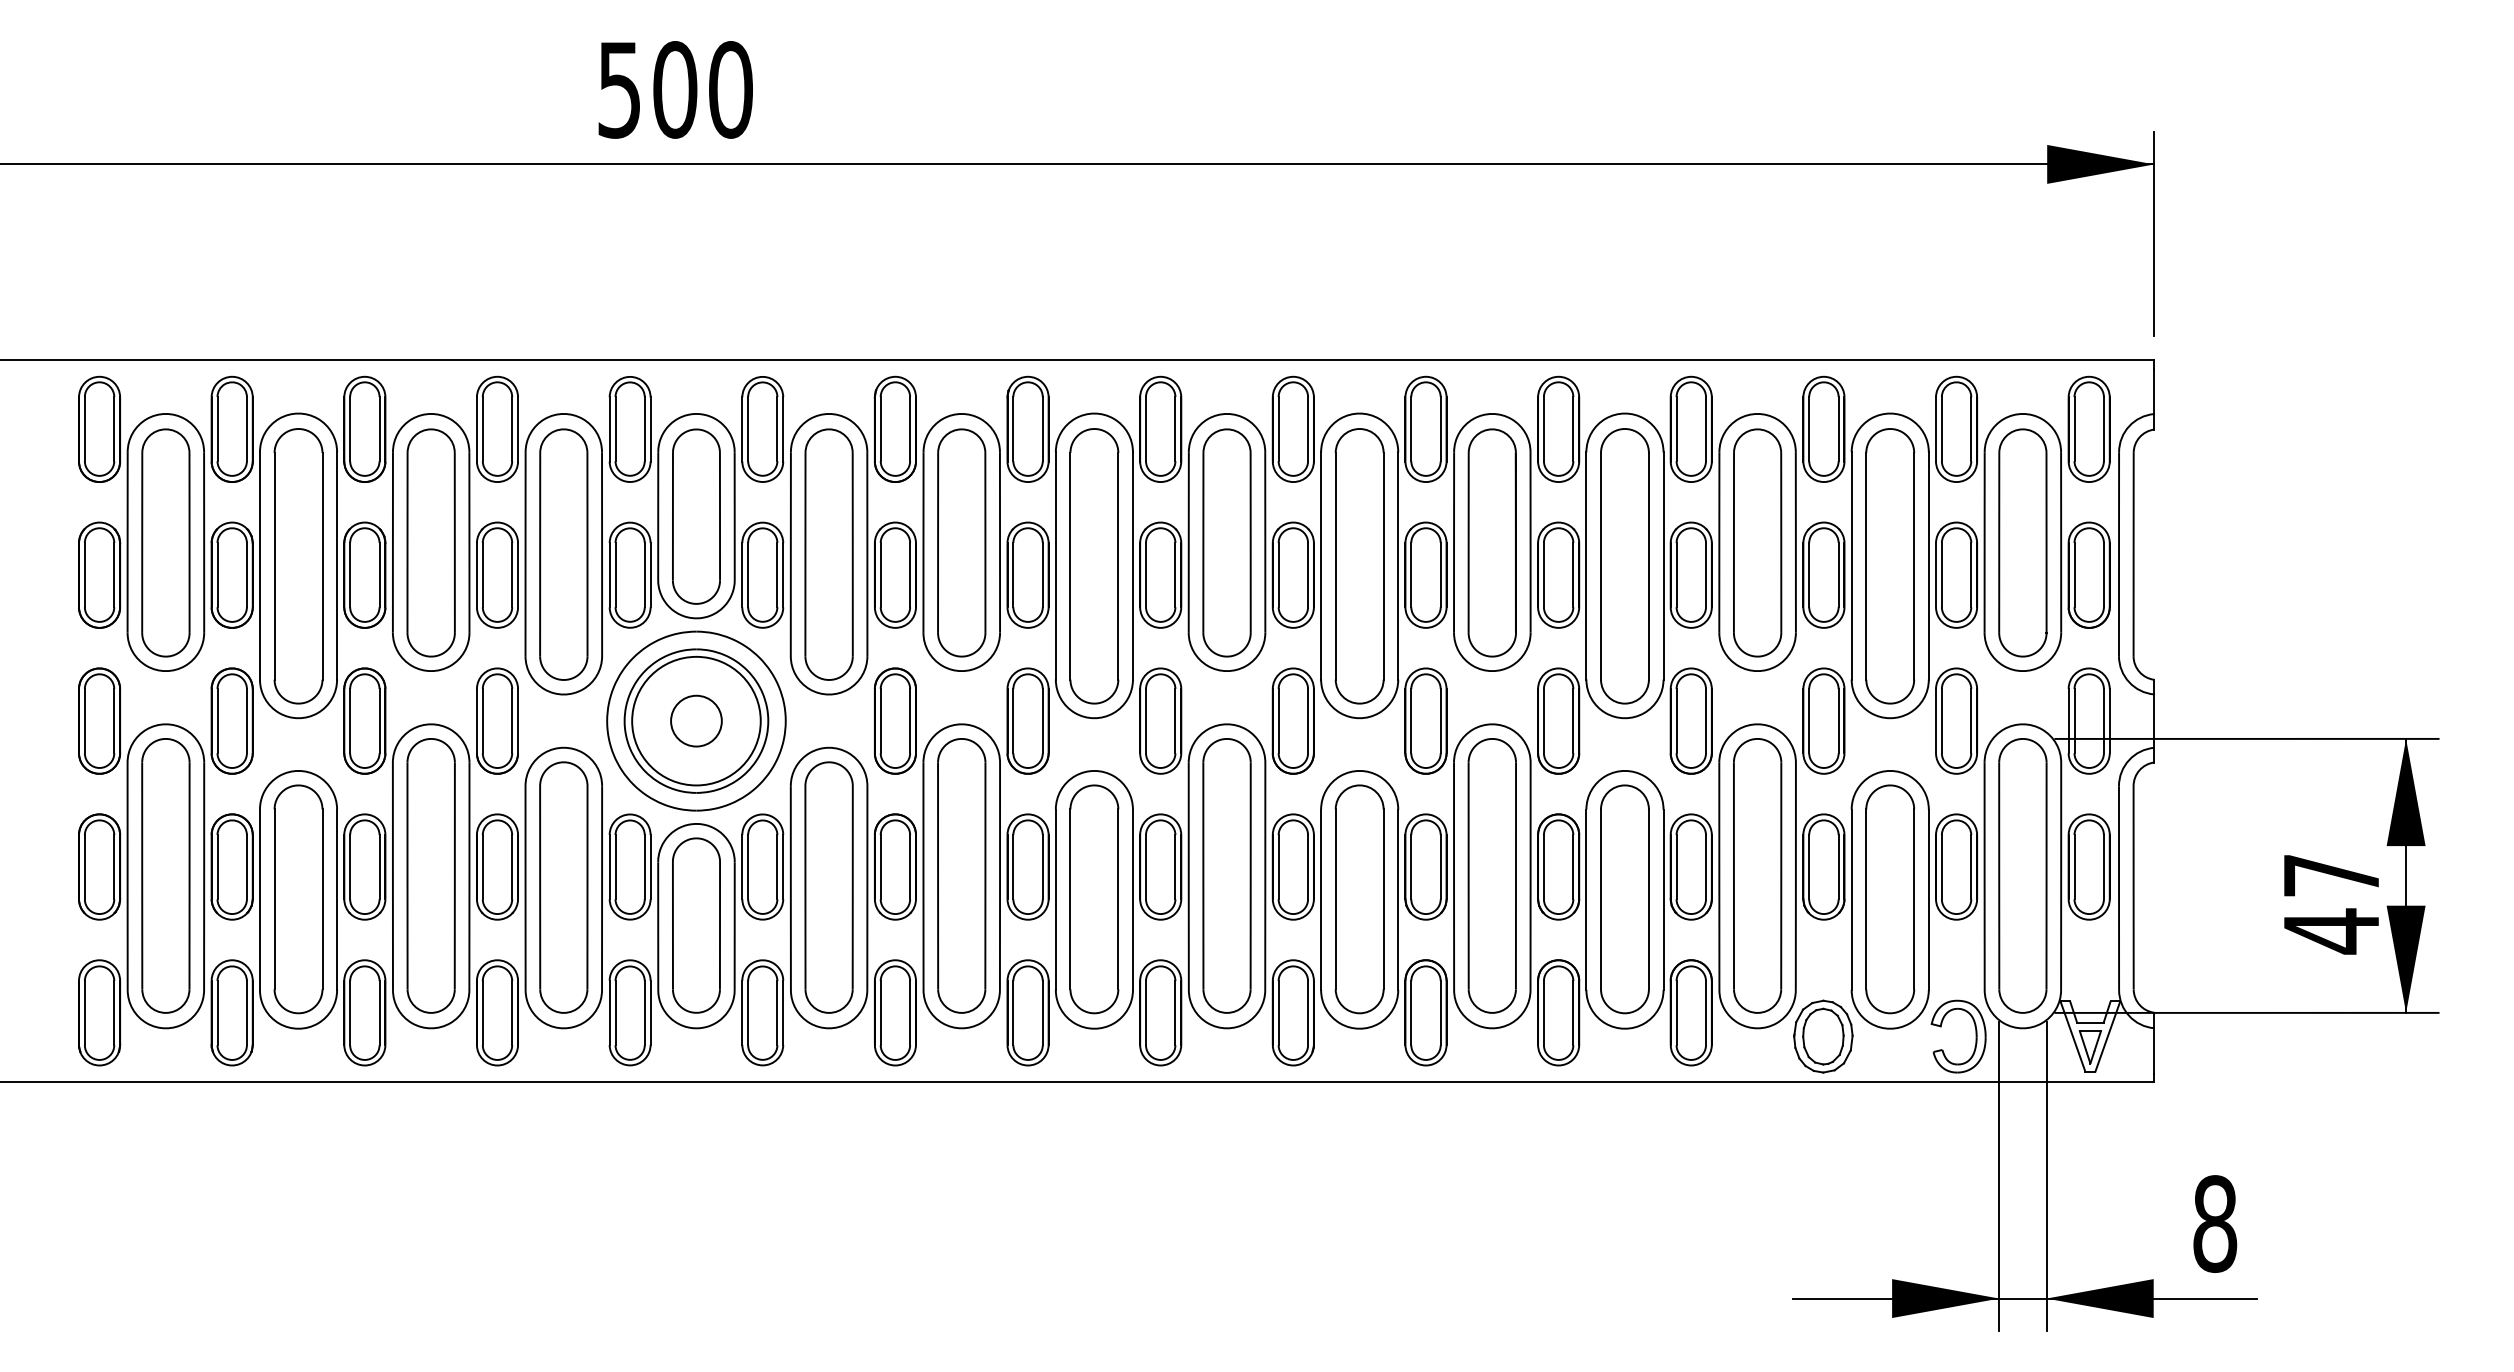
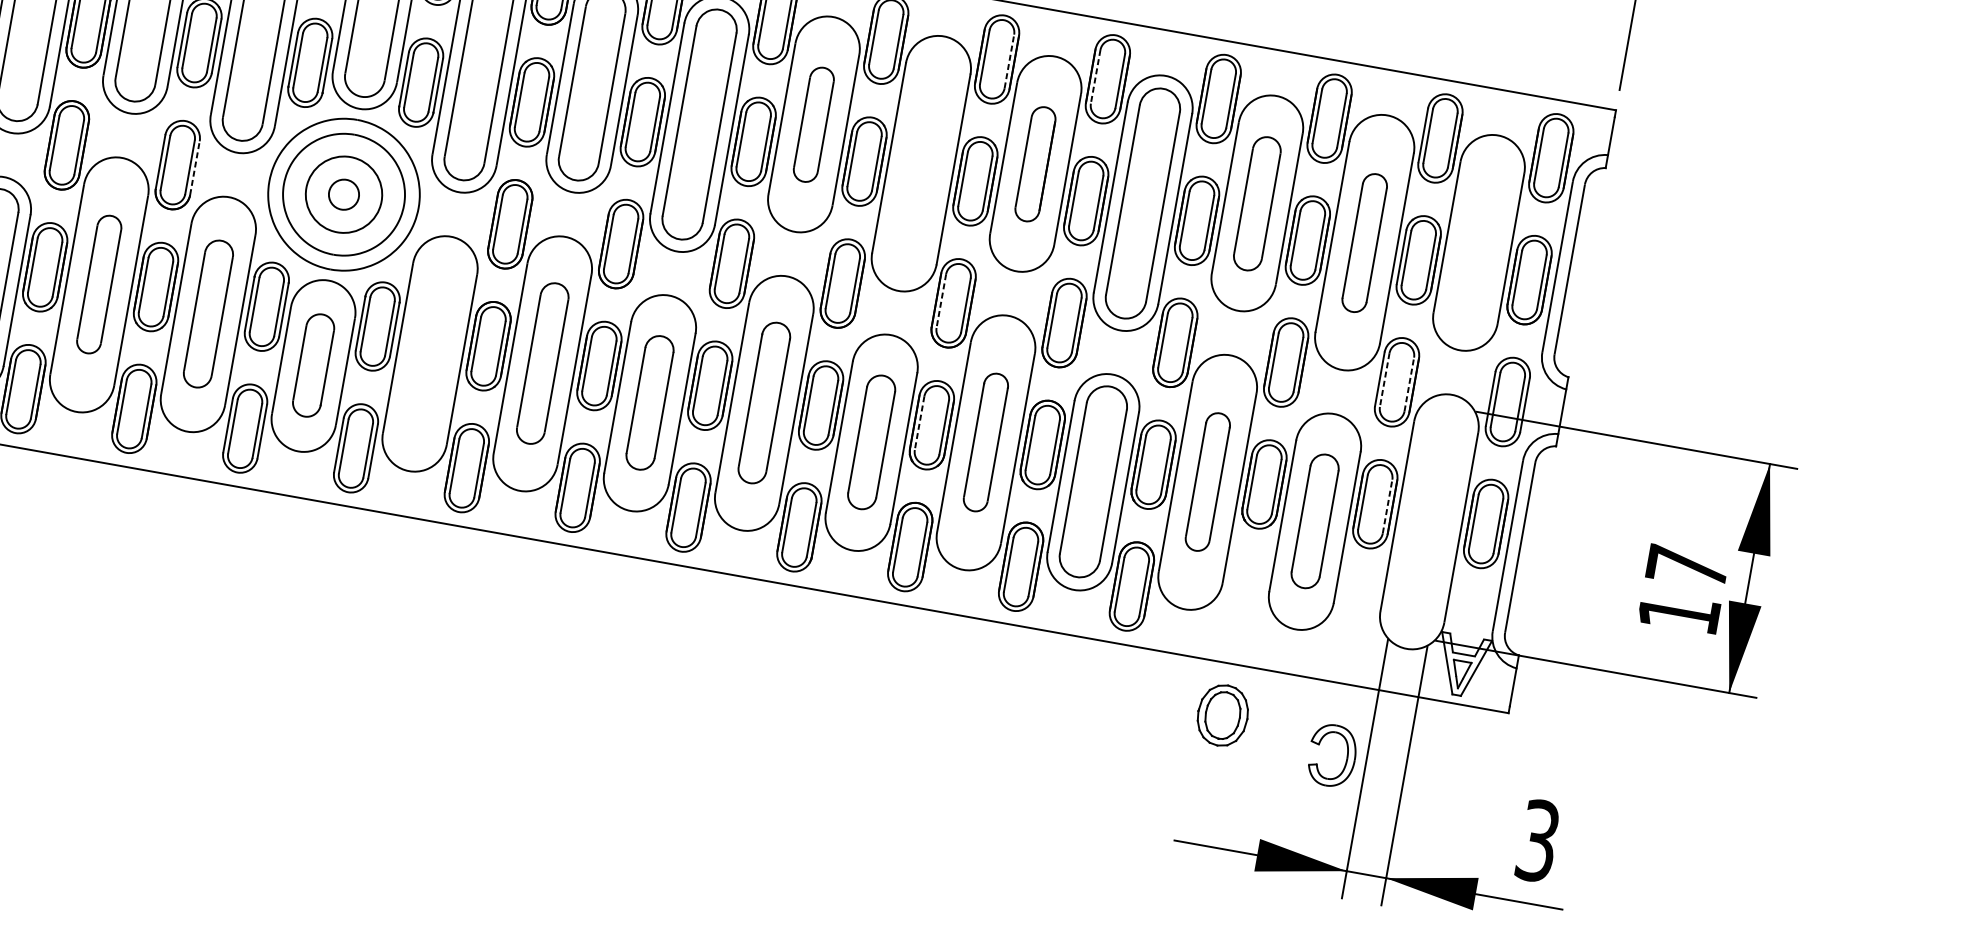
line: (1440, 428) -> (1009, 60), solid -> dashed
line: (1543, 429) -> (1095, 77), solid -> dashed
part: (1226, 542) -> (813, 124), size x0.6
part: (1491, 542) -> (1034, 163), size x0.6
part: (1757, 542) -> (1257, 203), size x0.7
part: (2022, 542) -> (1478, 242), removed
part: (1359, 566) -> (921, 164), removed
part: (1890, 566) -> (1364, 243), size x0.6
line: (518, 720) -> (195, 167), solid -> dashed
circle: (696, 720) -> (344, 194), size x0.7
circle: (696, 720) -> (344, 194), size x0.7
line: (1971, 720) -> (1409, 383), solid -> dashed
line: (1411, 721) -> (941, 301), solid -> dashed
line: (1941, 721) -> (1384, 380), solid -> dashed
line: (1971, 866) -> (1387, 505), solid -> dashed
line: (1411, 867) -> (919, 423), solid -> dashed
part: (430, 875) -> (98, 284), size x0.6
part: (961, 875) -> (542, 363), size x0.7
part: (1226, 875) -> (763, 402), size x0.7
part: (1491, 875) -> (985, 442), size x0.6
part: (1757, 875) -> (1207, 481), size x0.6
part: (2022, 875) -> (1429, 521), removed
part: (563, 887) -> (208, 313), size x0.7
part: (828, 887) -> (429, 353), removed
part: (1094, 899) -> (650, 403), size x0.7
part: (1359, 899) -> (871, 442), size x0.7
part: (1890, 899) -> (1315, 521), size x0.7
part: (696, 925) -> (313, 365), size x0.7
text: (2331, 931) -> (1679, 613), 47 -> 17
part: (1823, 1036) -> (1222, 715), moved
part: (1975, 1036) -> (1346, 758), moved
text: (2215, 1223) -> (1538, 840), 8 -> 3

